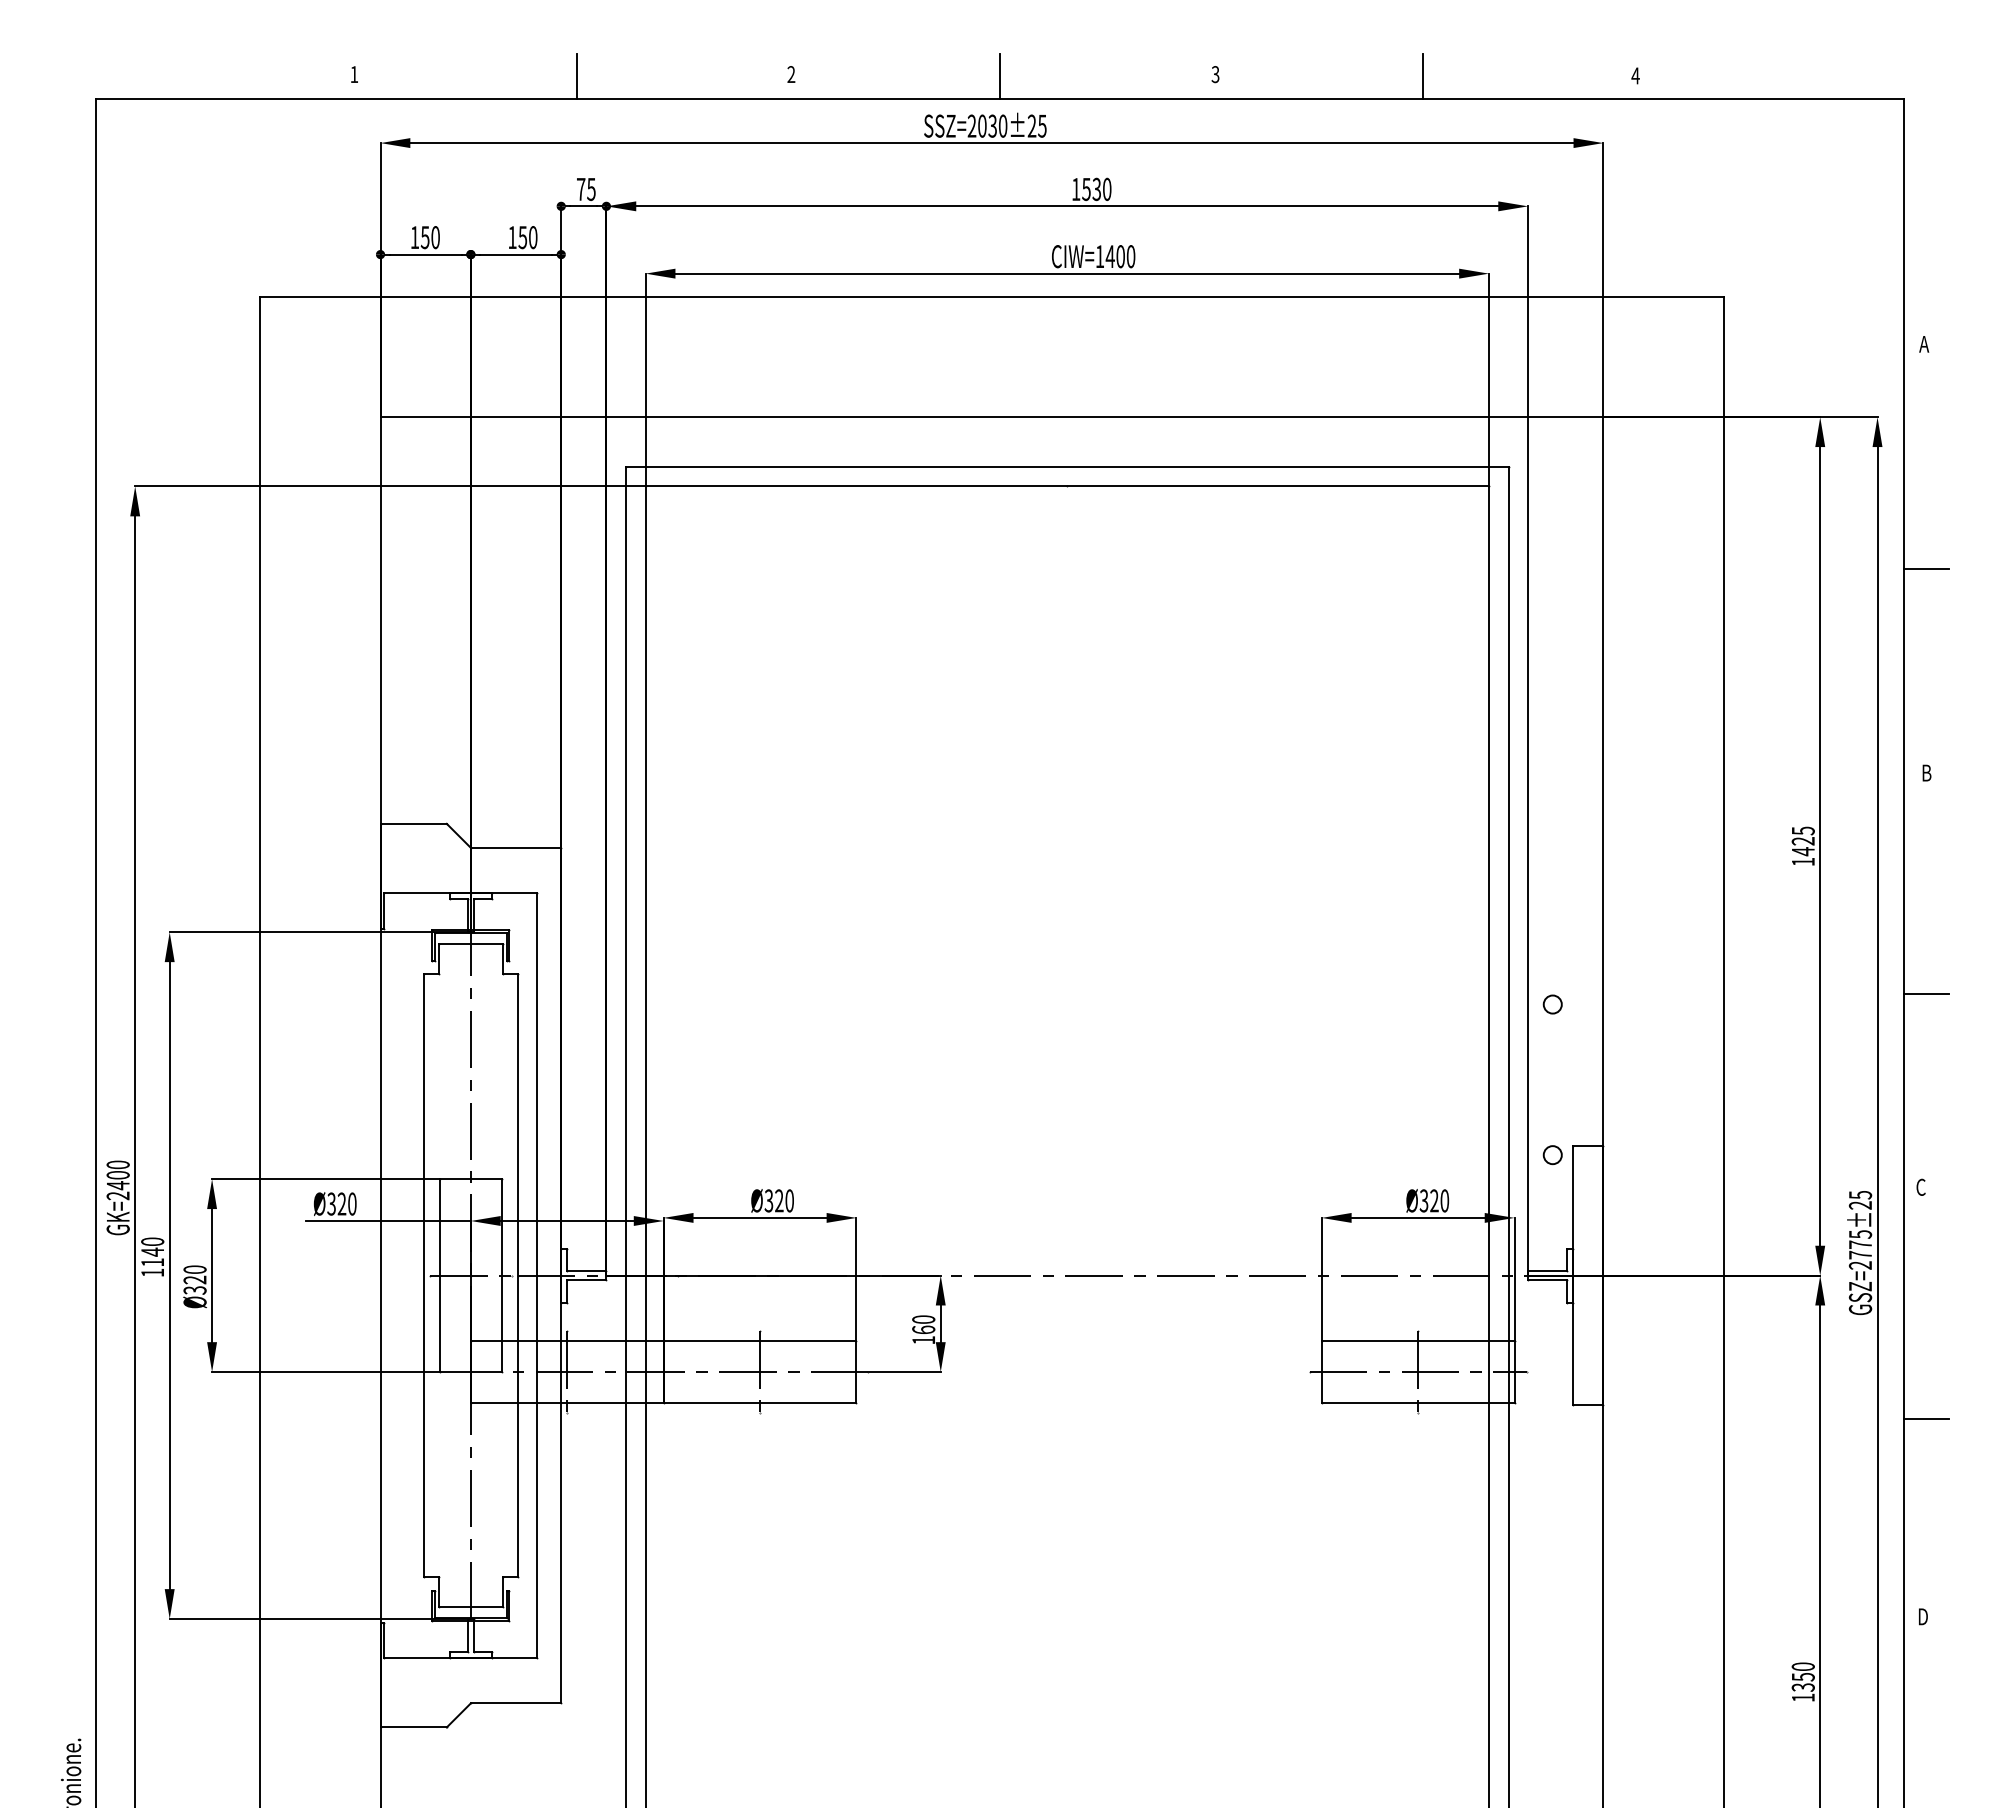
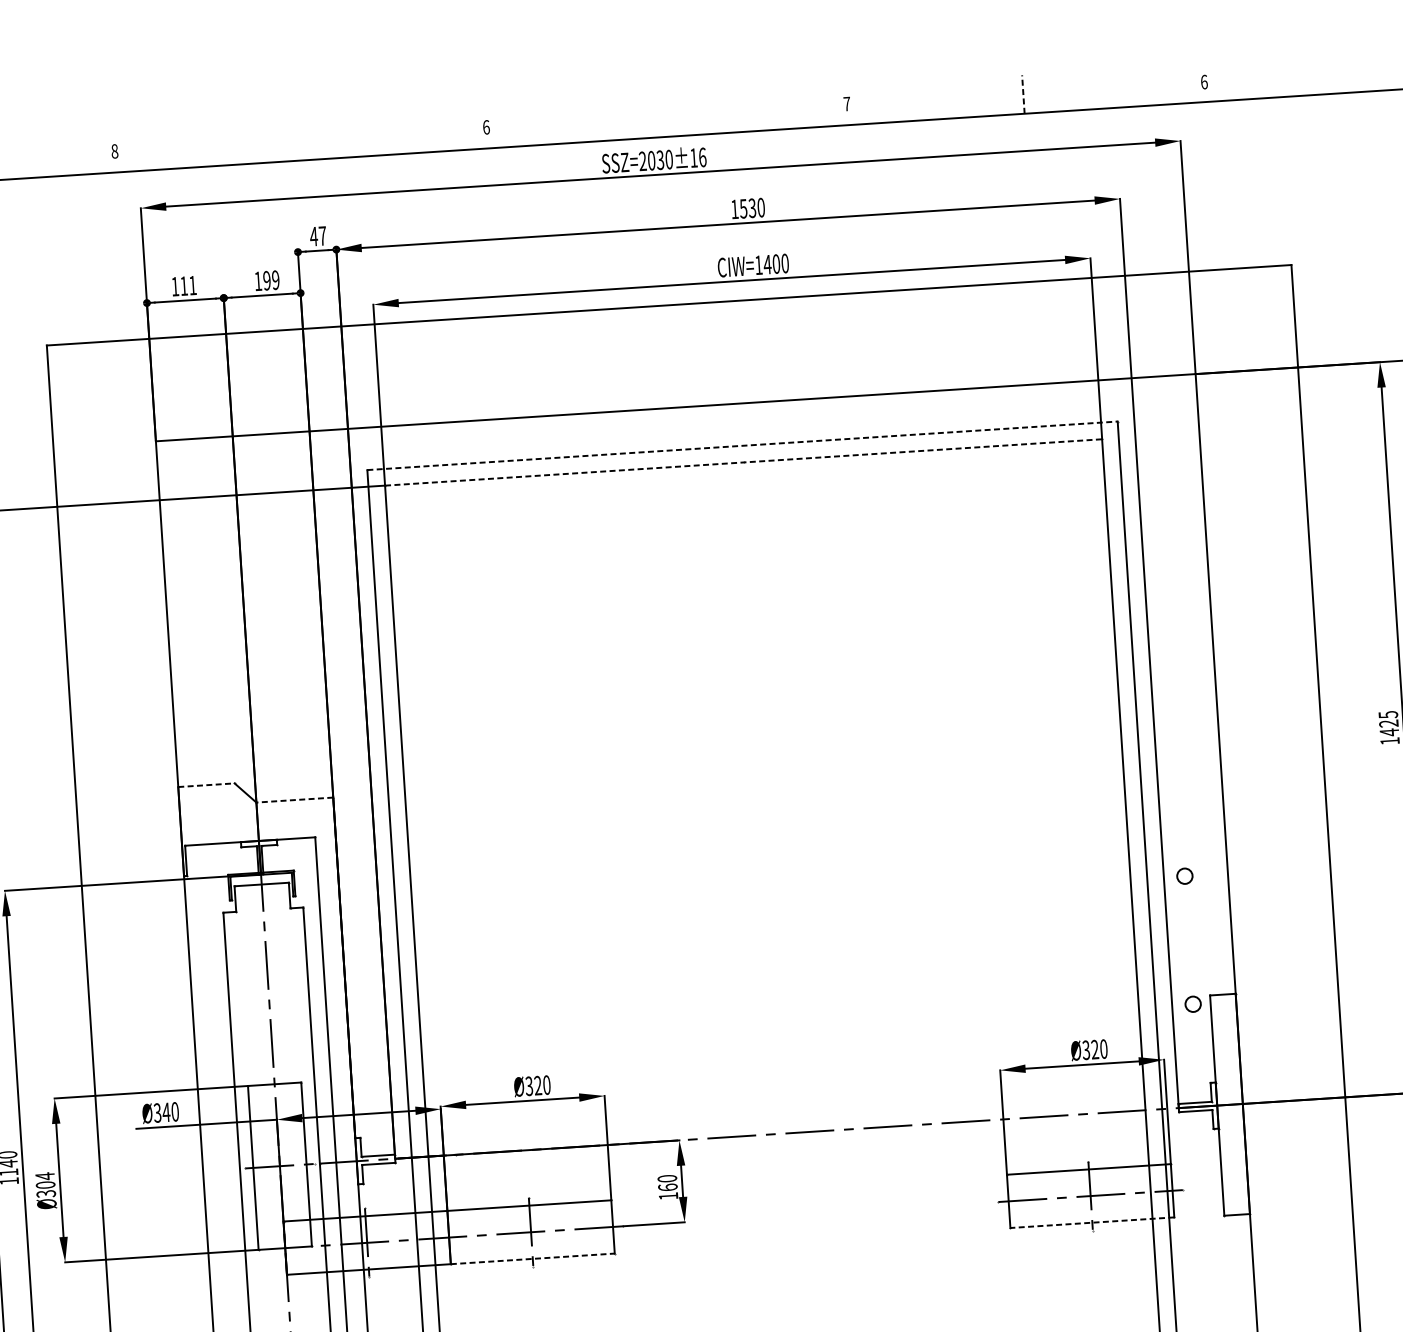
text: (354, 74) -> (114, 151), 1 -> 8
text: (791, 74) -> (486, 127), 2 -> 6
text: (1215, 74) -> (846, 104), 3 -> 7
text: (1635, 75) -> (1204, 81), 4 -> 6
line: (577, 76) -> (304, 140), removed
line: (999, 76) -> (663, 117), removed
line: (1422, 76) -> (1023, 94), solid -> dashed
text: (1036, 125) -> (697, 157), SSZ=2030±25 -> SSZ=2030±16
text: (585, 189) -> (317, 236), 75 -> 47
text: (429, 237) -> (187, 285), 150 -> 111
text: (527, 237) -> (270, 280), 150 -> 199
line: (1067, 466) -> (742, 445), solid -> dashed
line: (1067, 486) -> (743, 462), solid -> dashed
line: (414, 823) -> (207, 784), solid -> dashed
line: (515, 847) -> (294, 799), solid -> dashed
text: (341, 1203) -> (165, 1111), Ø320 -> Ø340
text: (194, 1274) -> (44, 1180), Ø320 -> Ø304
line: (760, 1403) -> (533, 1258), solid -> dashed
line: (1417, 1403) -> (1091, 1222), solid -> dashed

